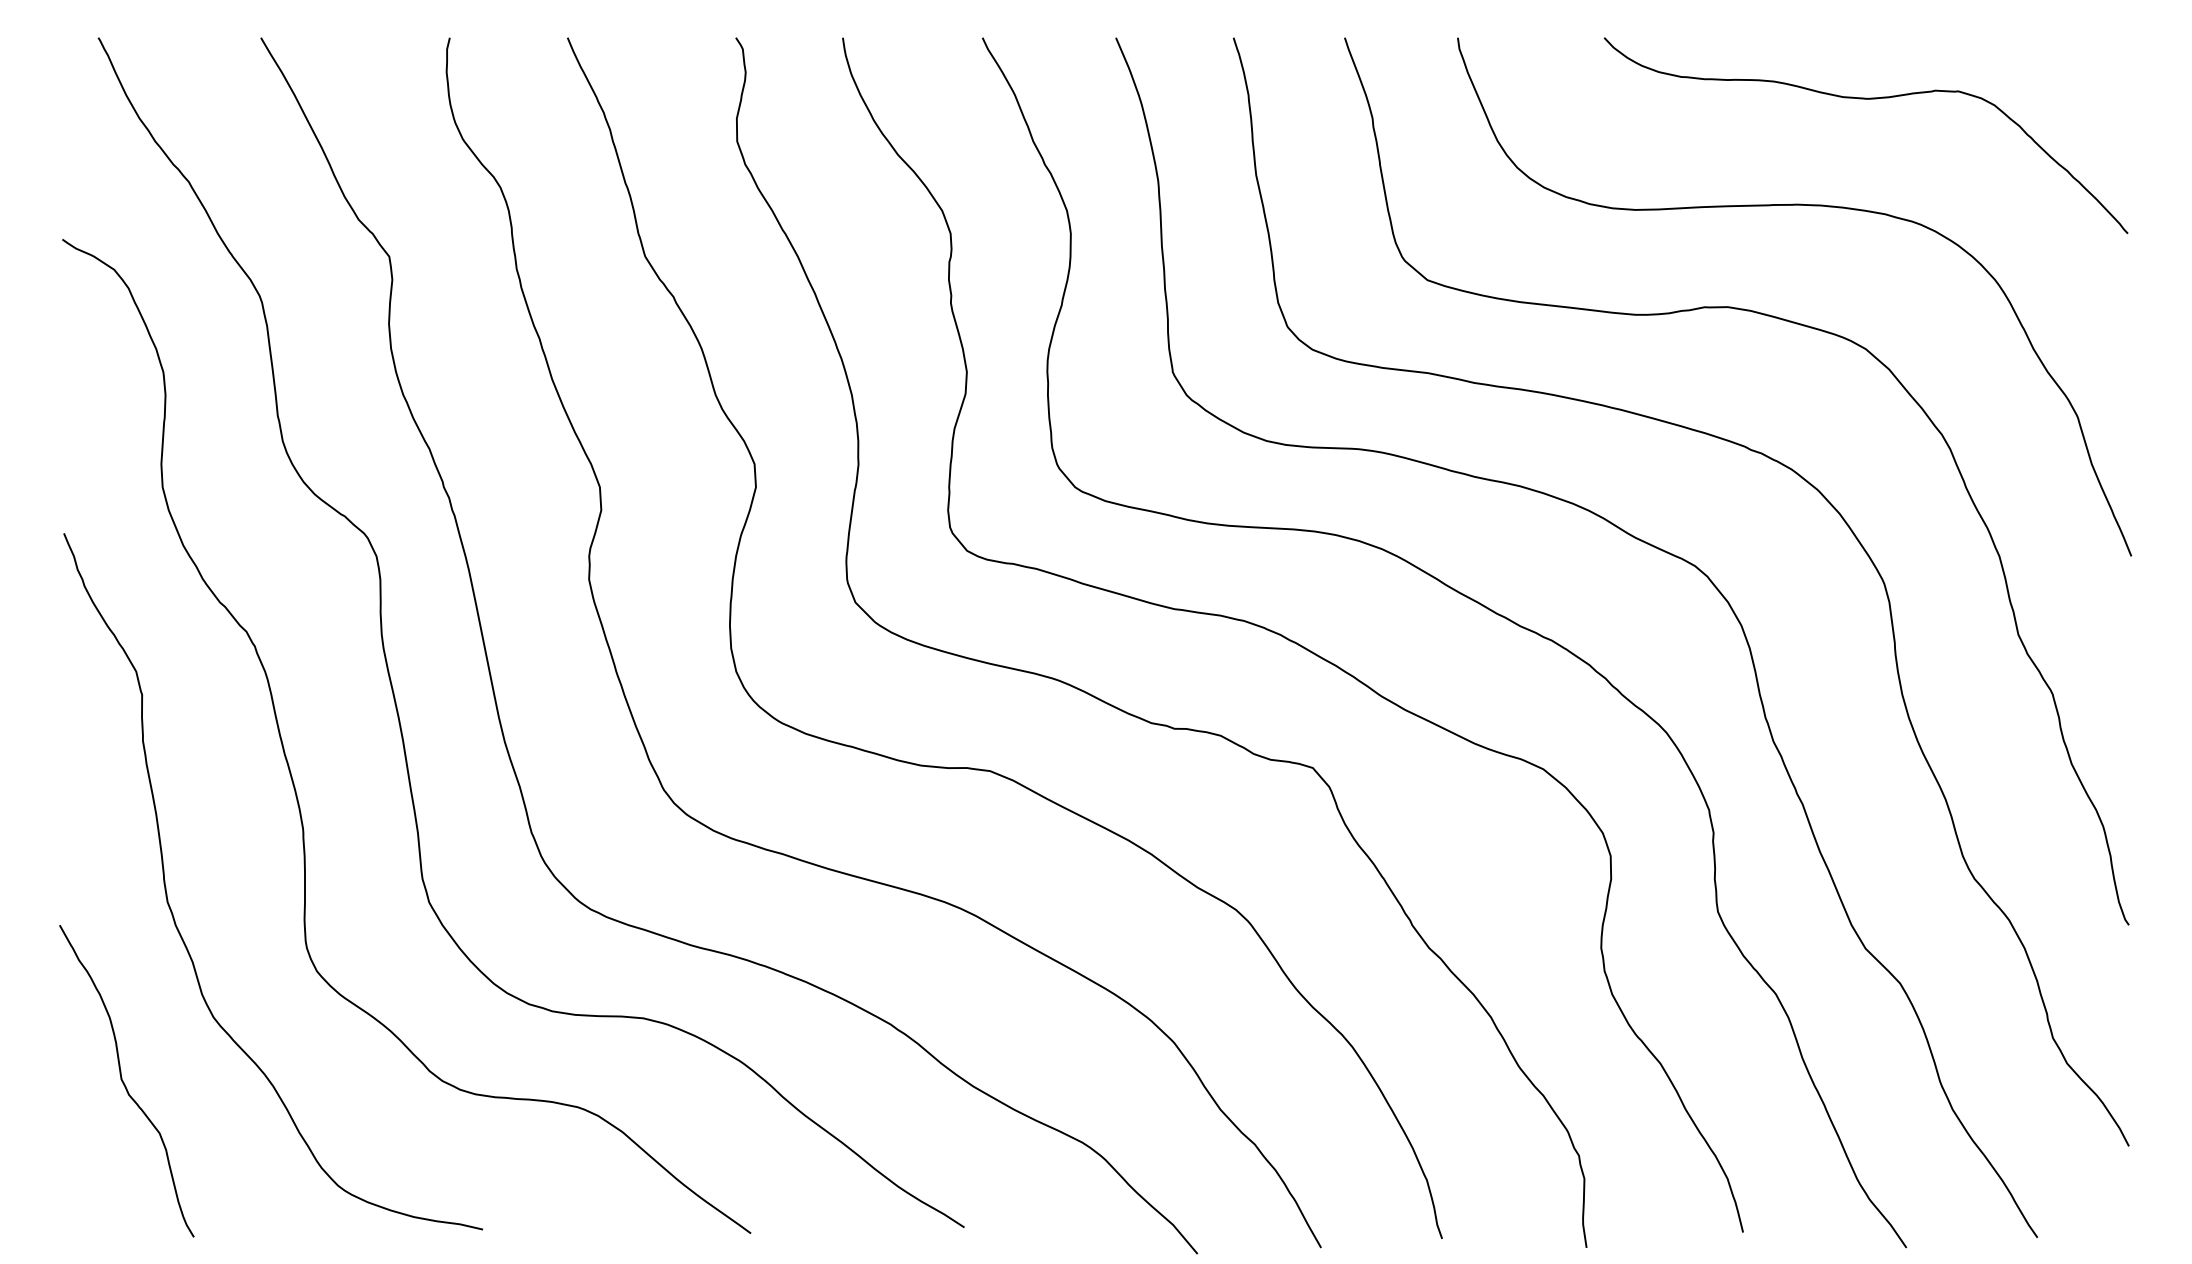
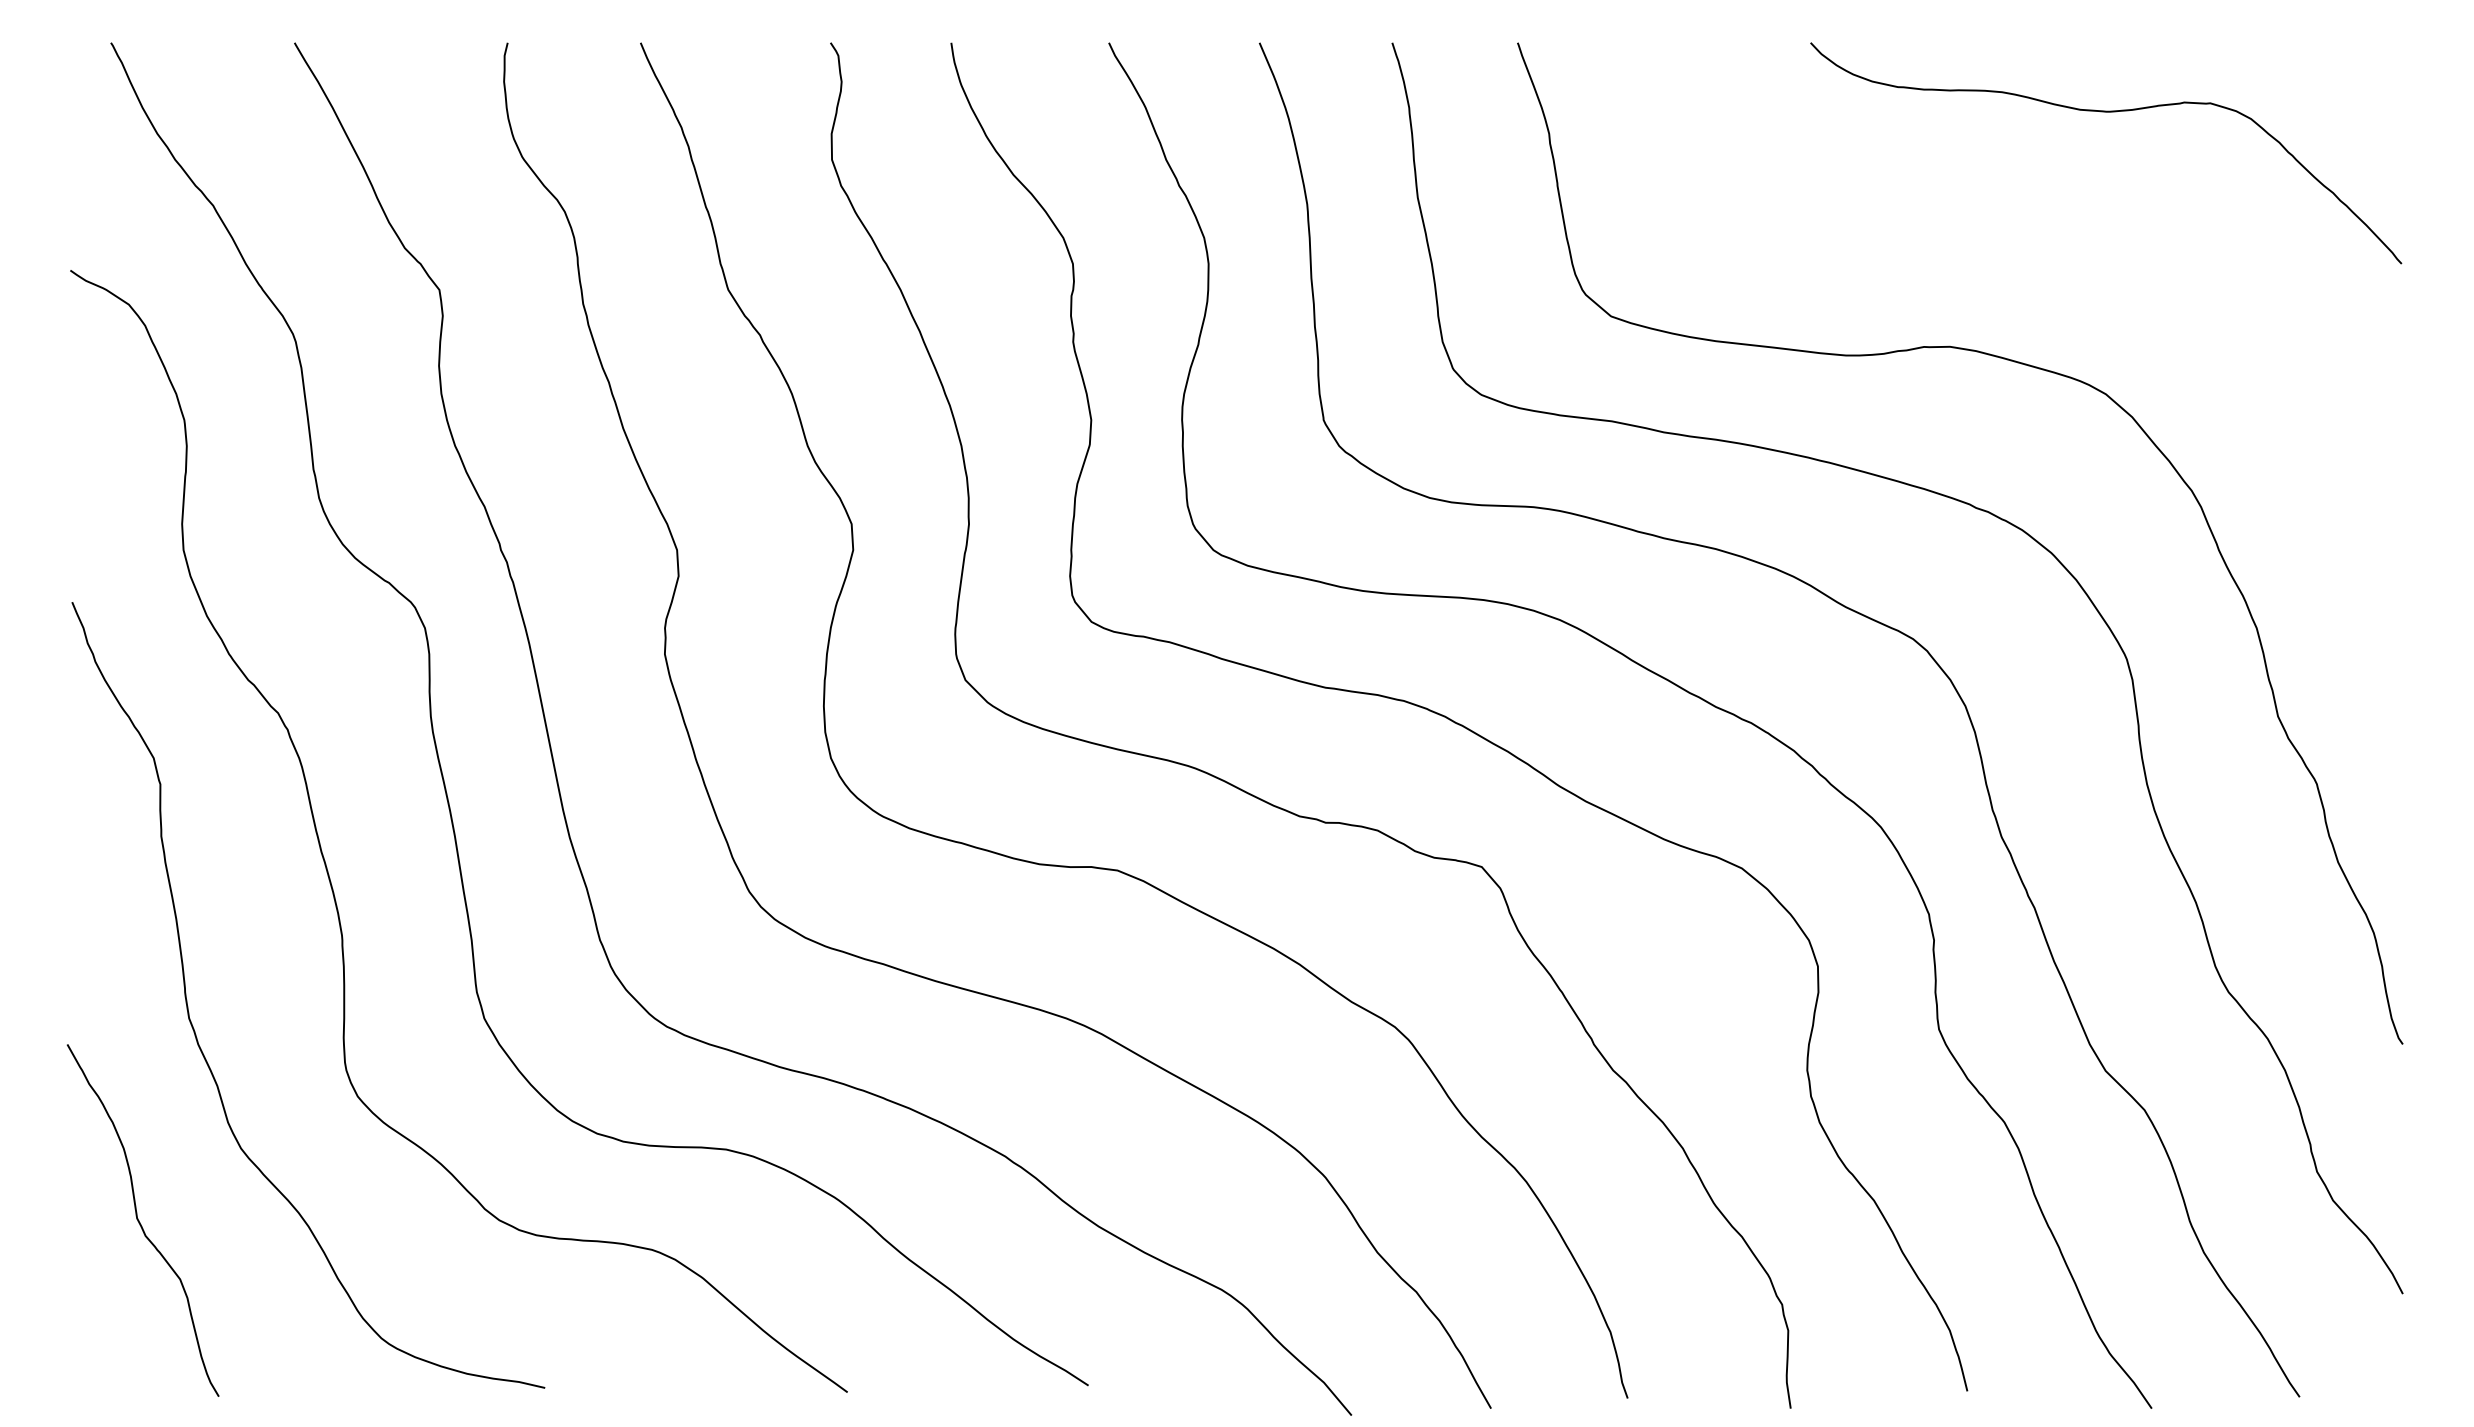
curve: (1794, 205) -> (2025, 232), removed

